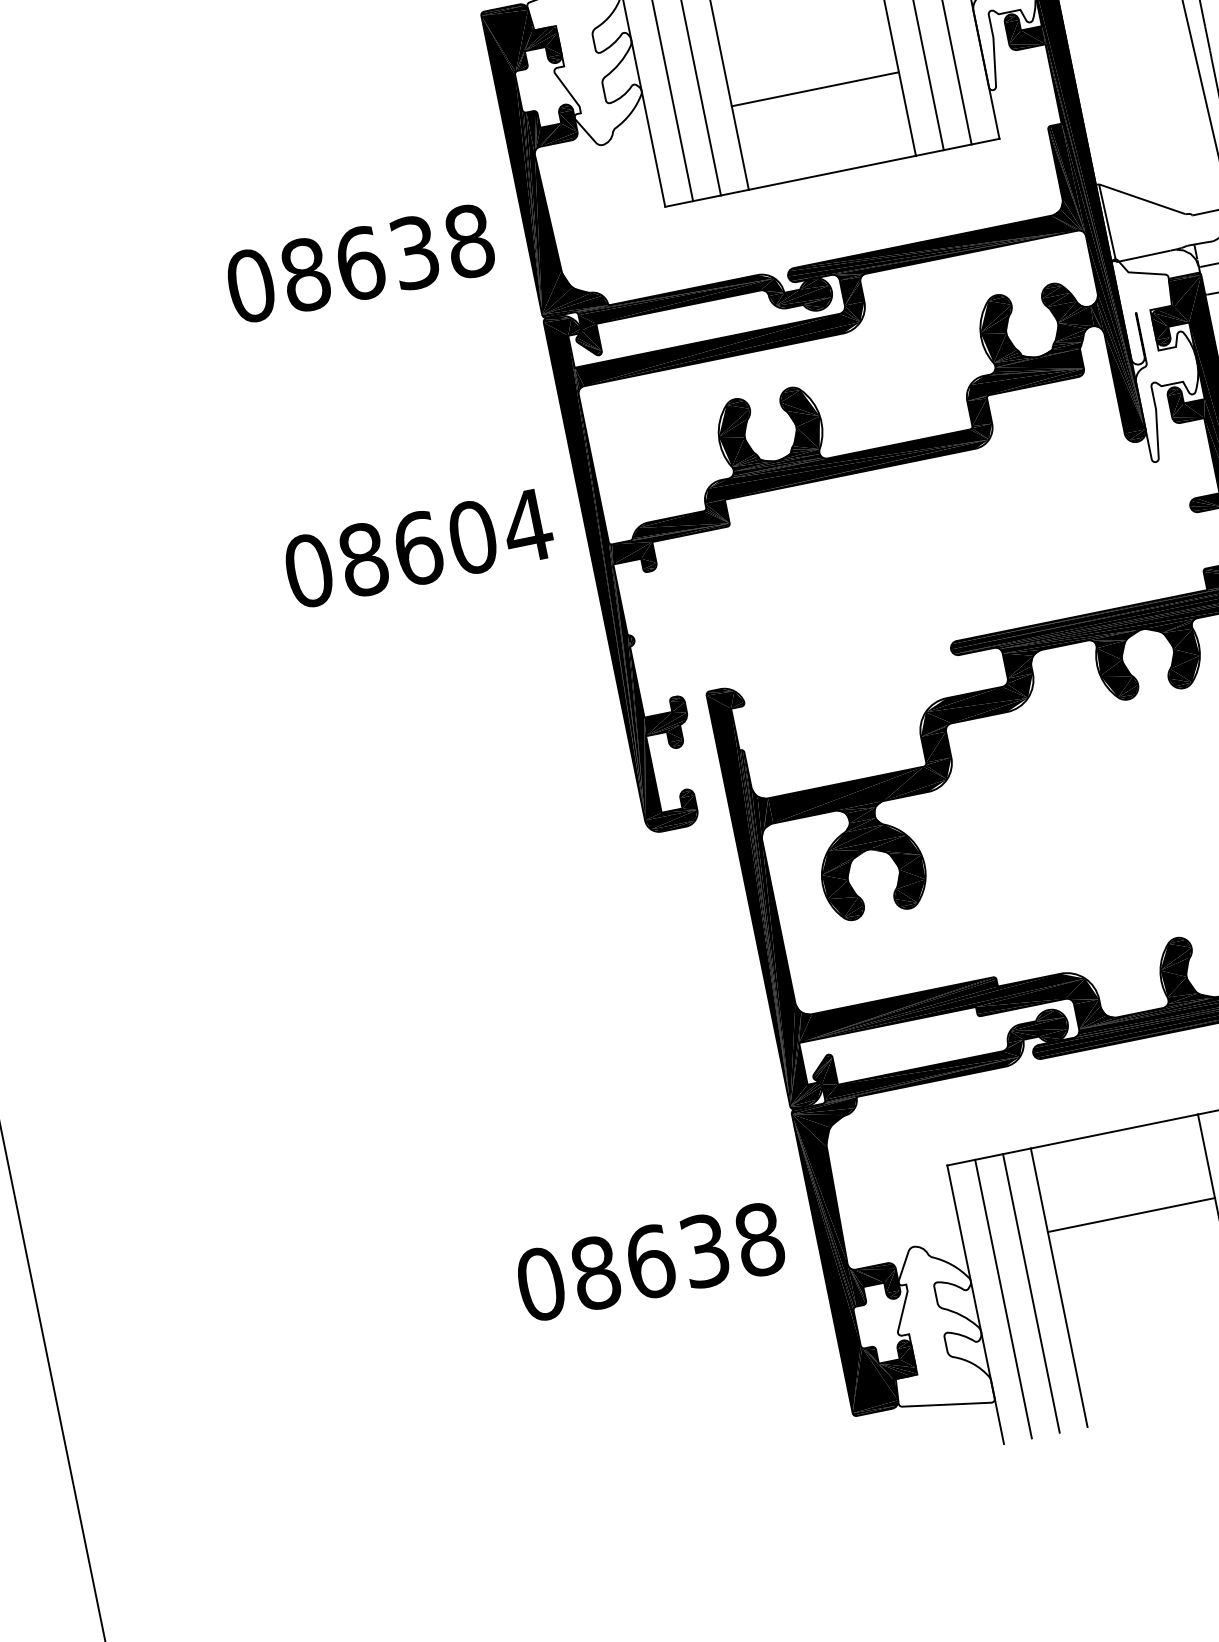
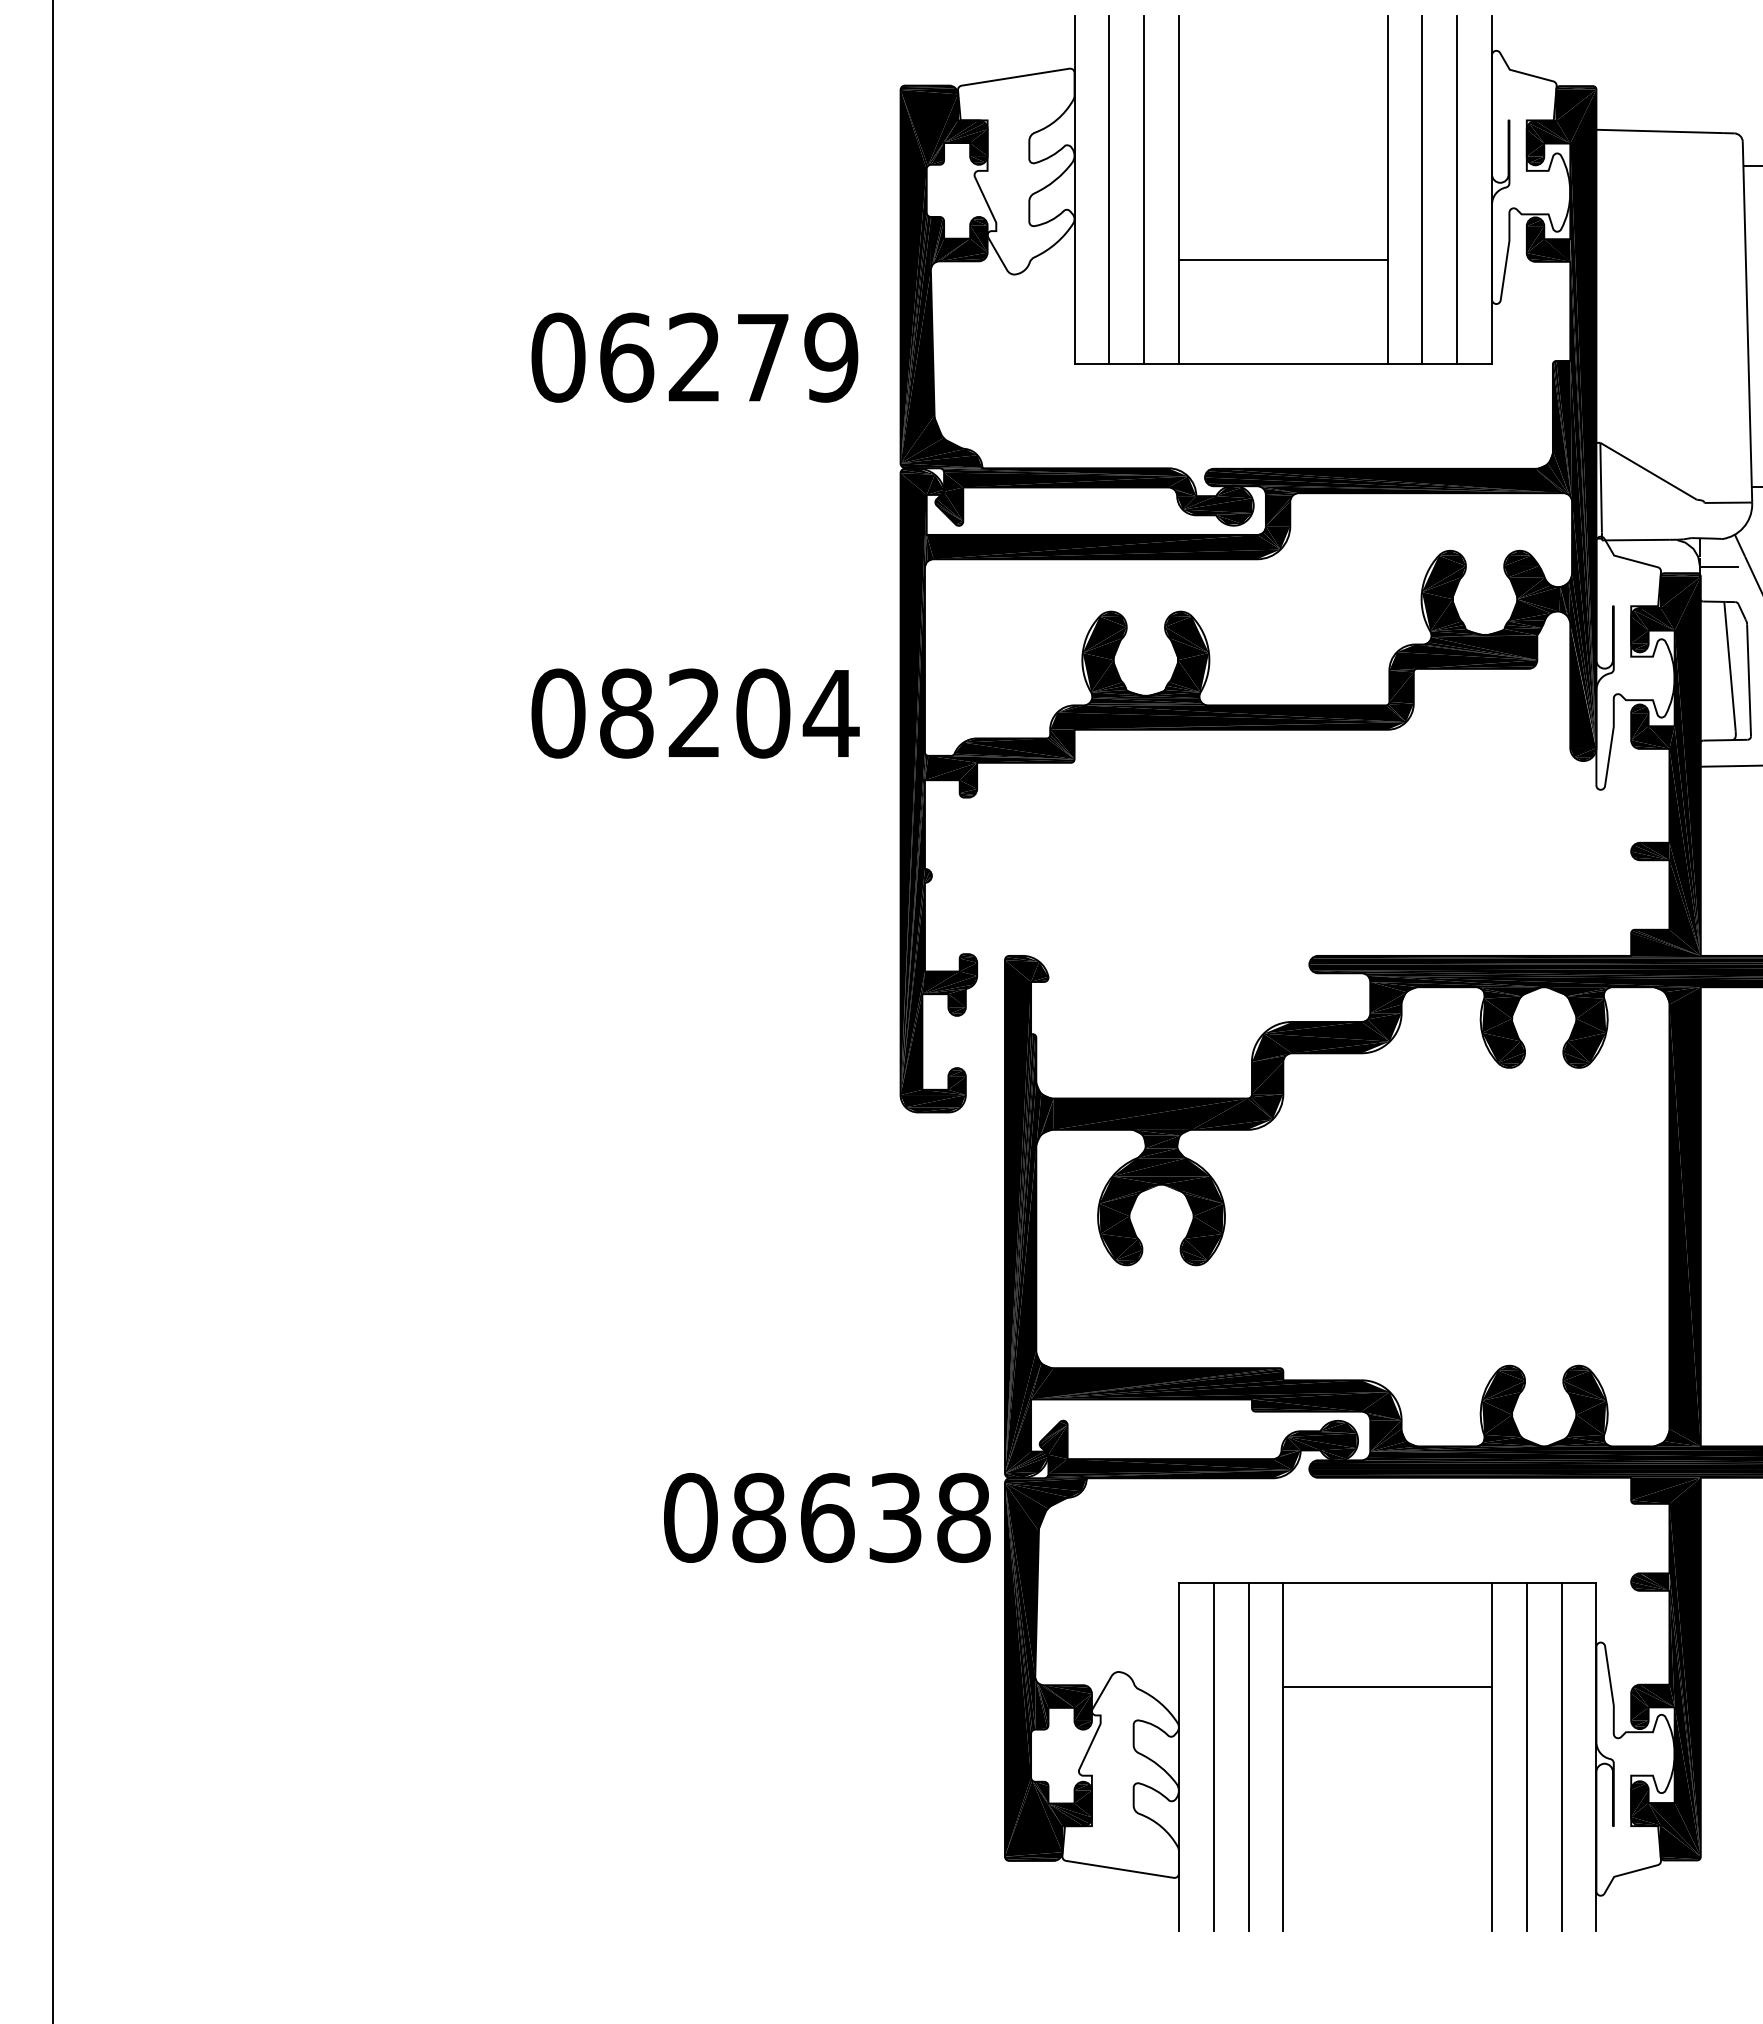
text: (387, 257) -> (729, 357), 08638 -> 06279
text: (418, 548) -> (695, 713), 08604 -> 08204
text: (650, 1261) -> (827, 1517), moved

